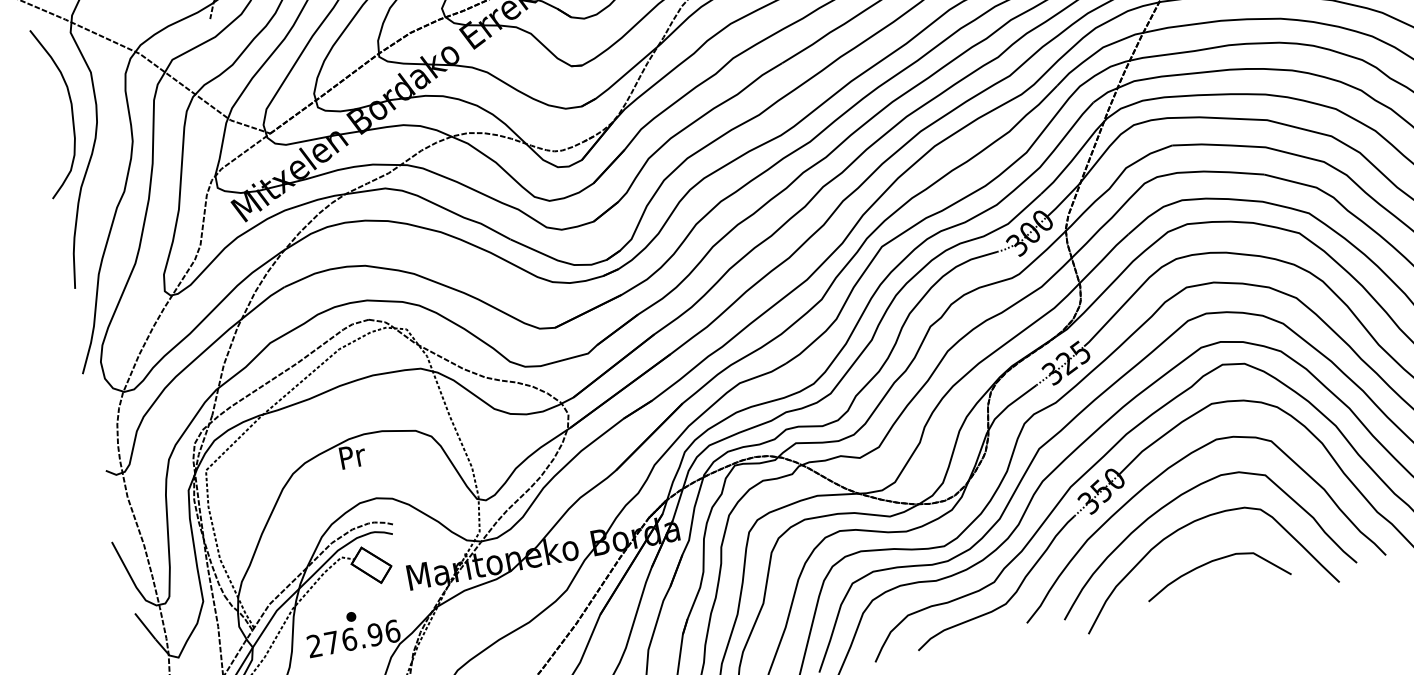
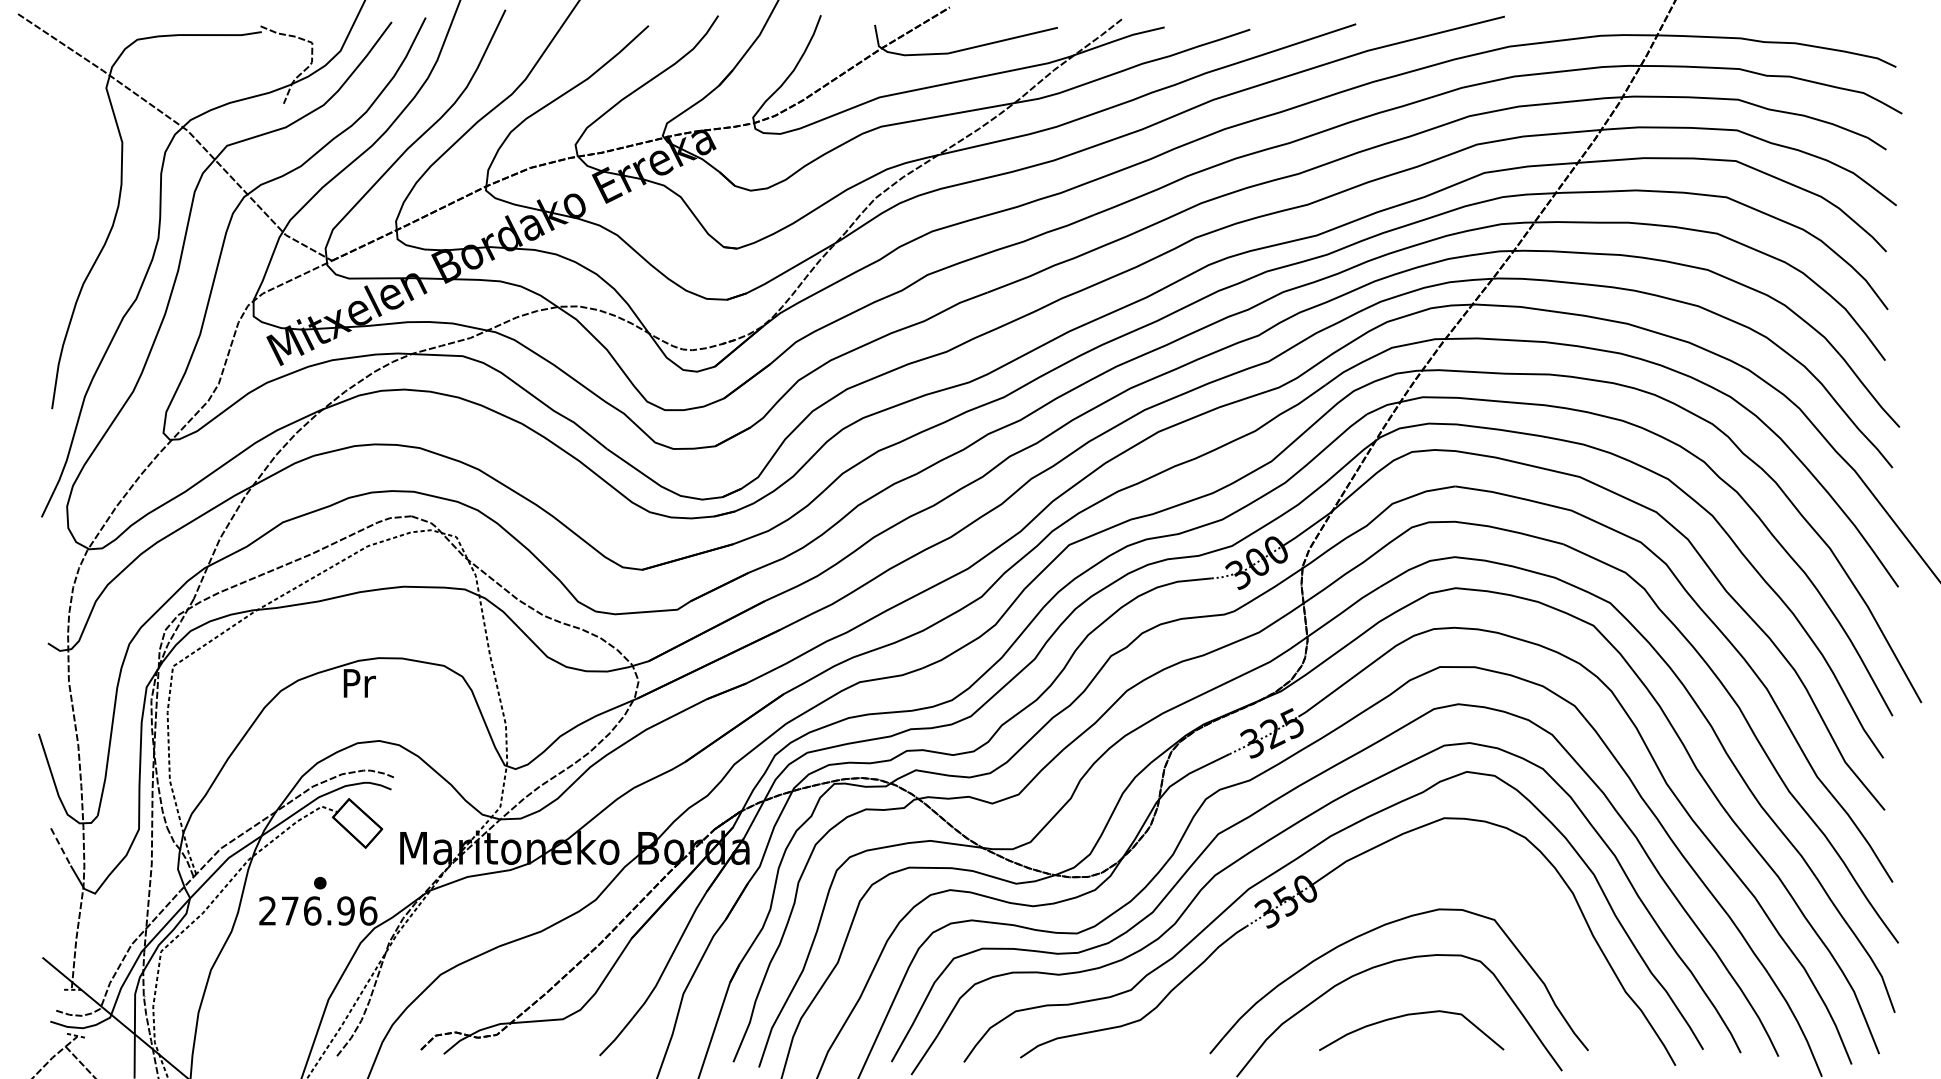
curve: (71, 113) -> (88, 189), removed
curve: (1161, 475) -> (1364, 895), removed
line: (145, 626) -> (61, 847), solid -> dashed

